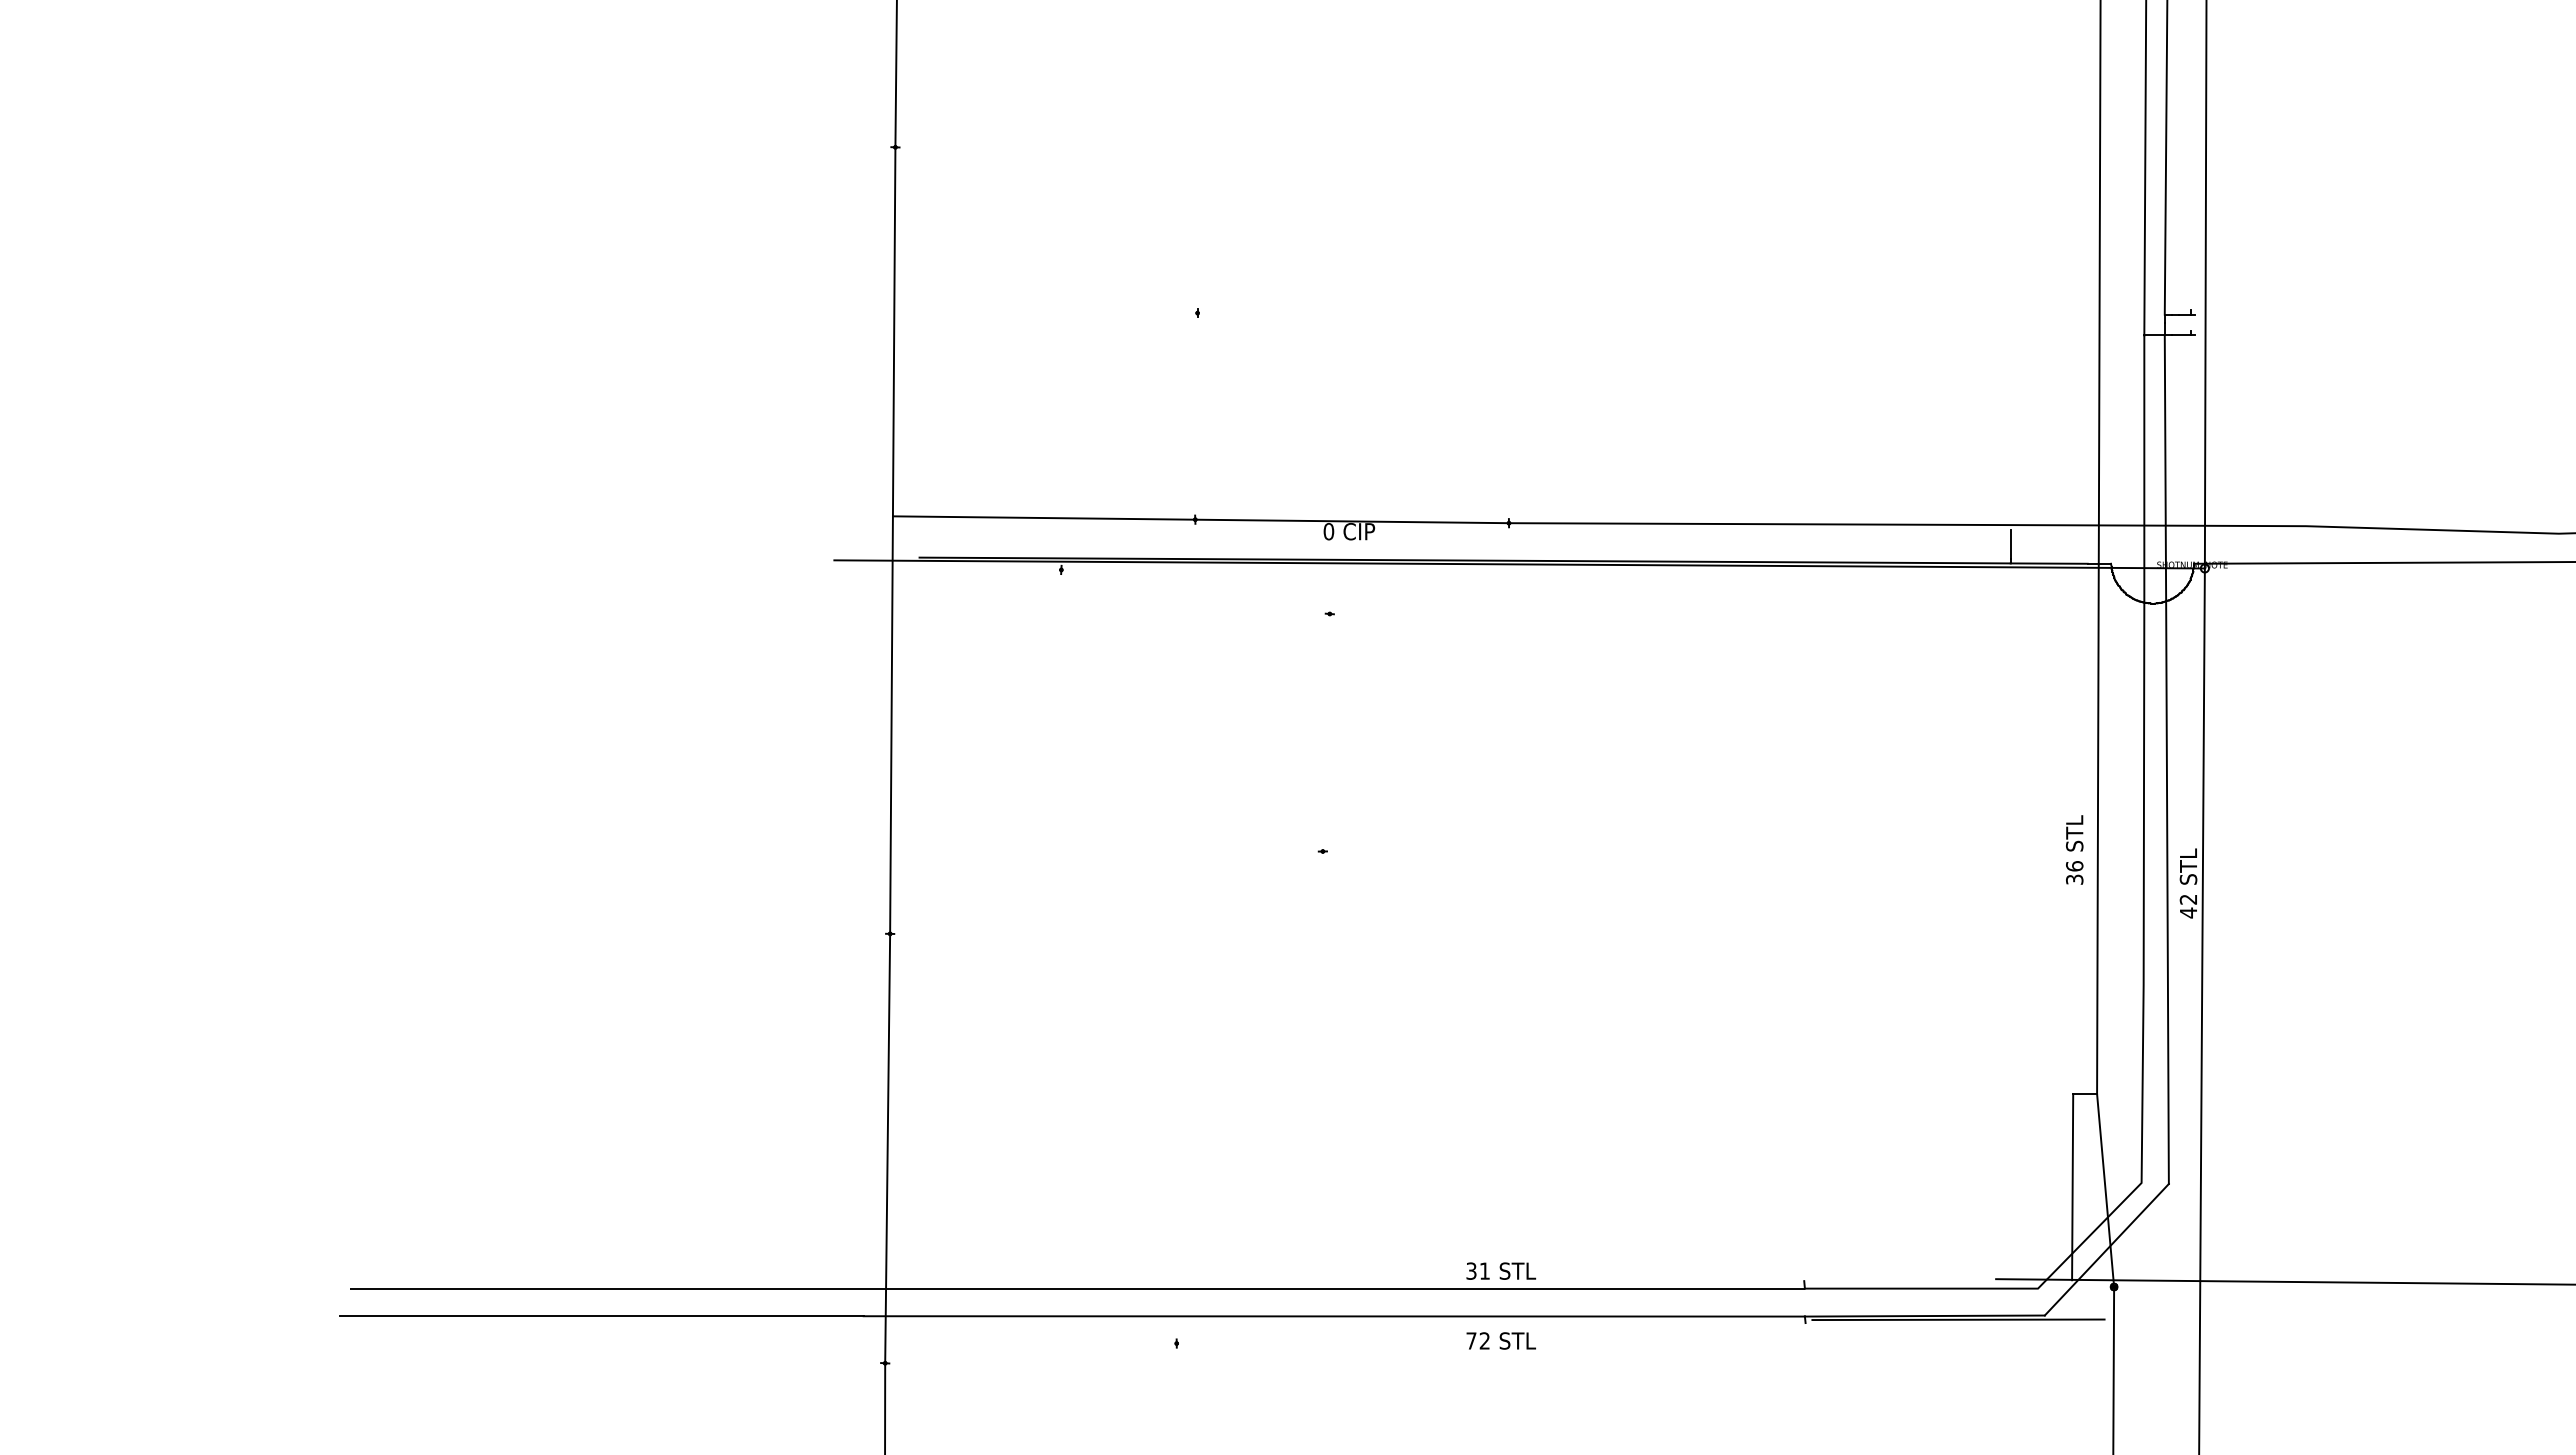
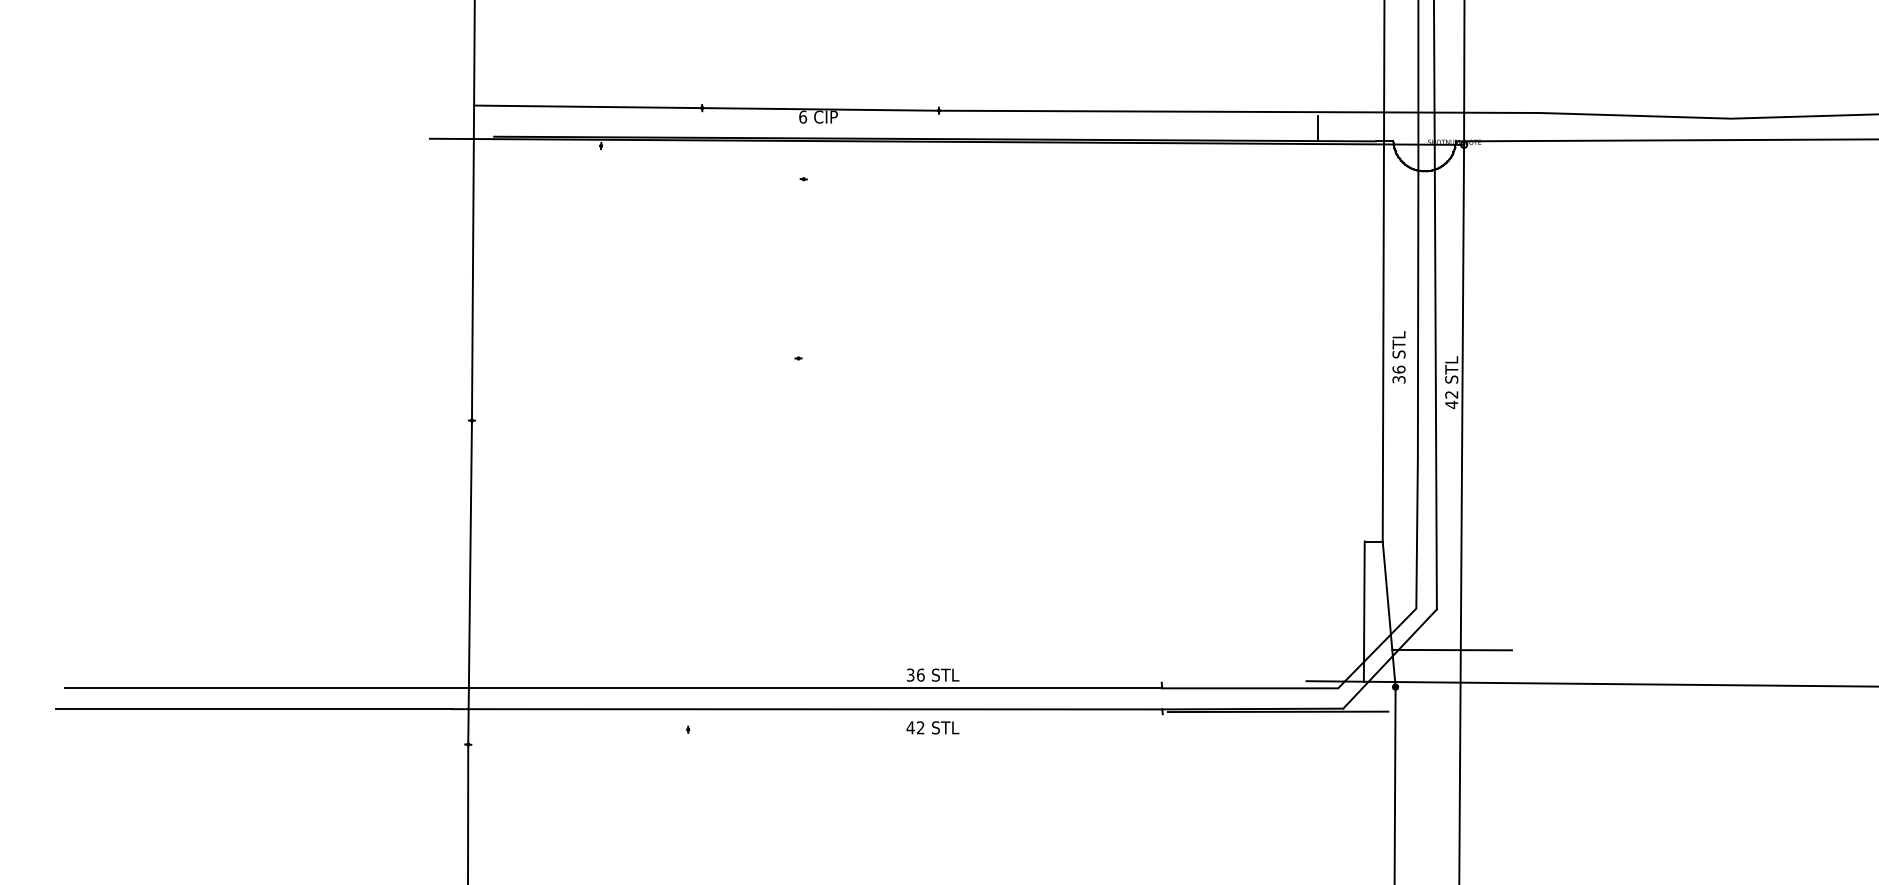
text: (1328, 531) -> (802, 117), 0 -> 6
text: (2074, 849) -> (1398, 356), moved
line: (2188, 1237) -> (1451, 649), added
text: (1484, 1270) -> (920, 674), 31 -> 36
text: (1470, 1340) -> (909, 727), 72 -> 42

